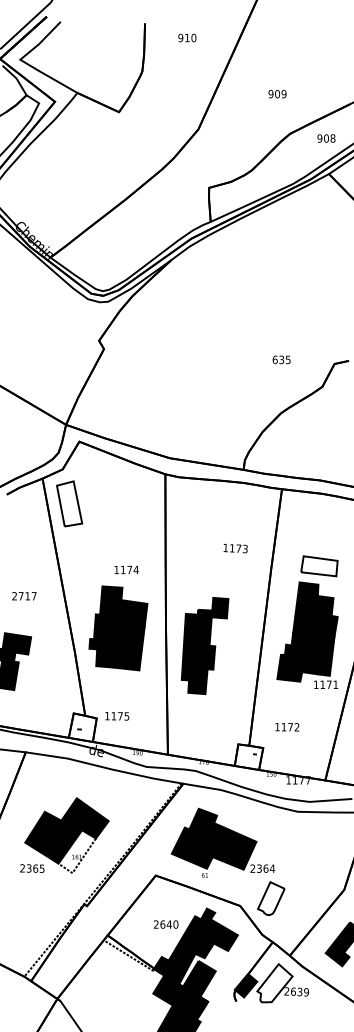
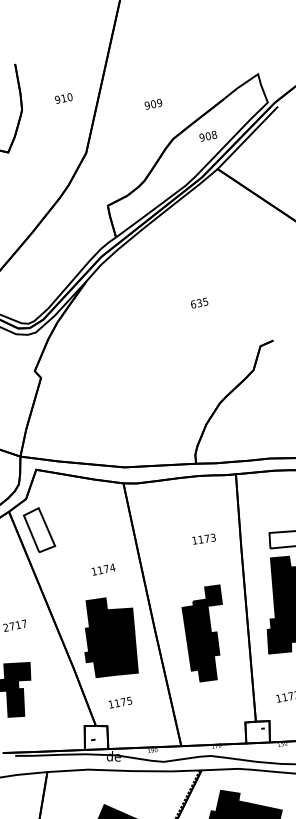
text: (187, 37) -> (63, 97), moved
text: (281, 359) -> (199, 302), moved
text: (126, 569) -> (103, 569), moved
part: (204, 645) -> (206, 633), moved
text: (117, 716) -> (120, 702), moved

